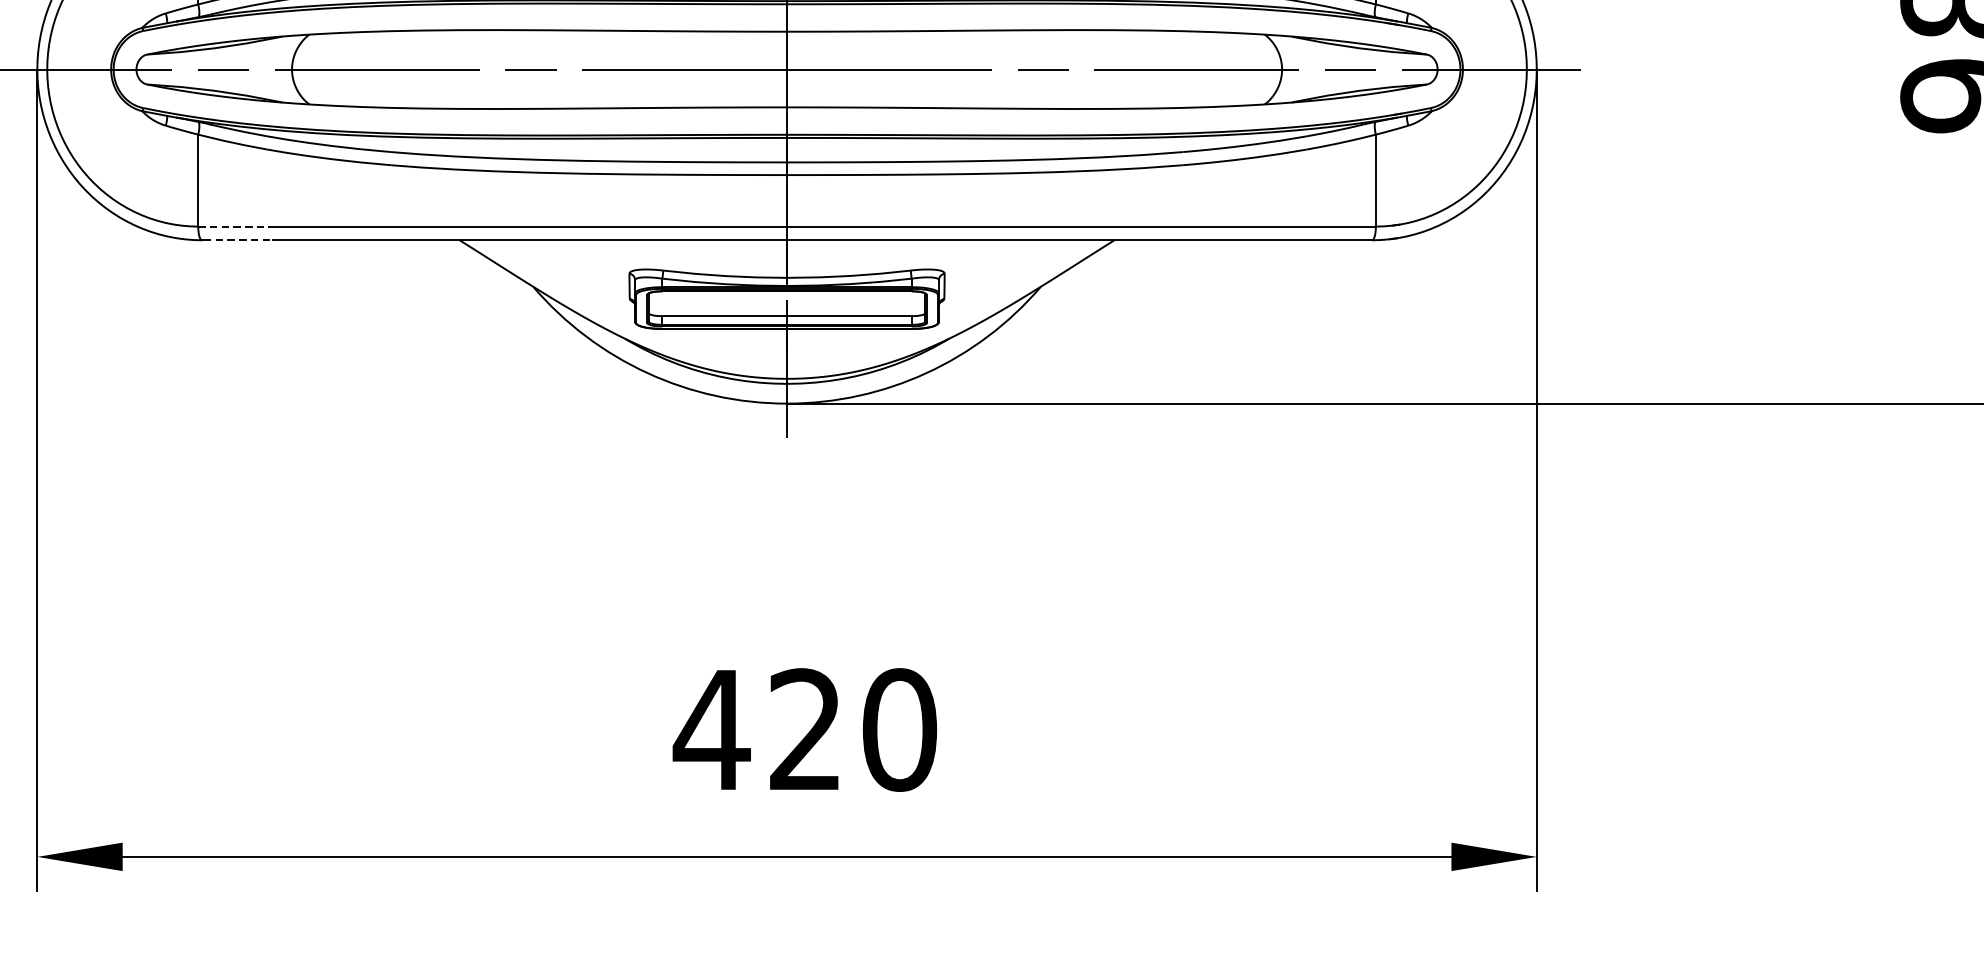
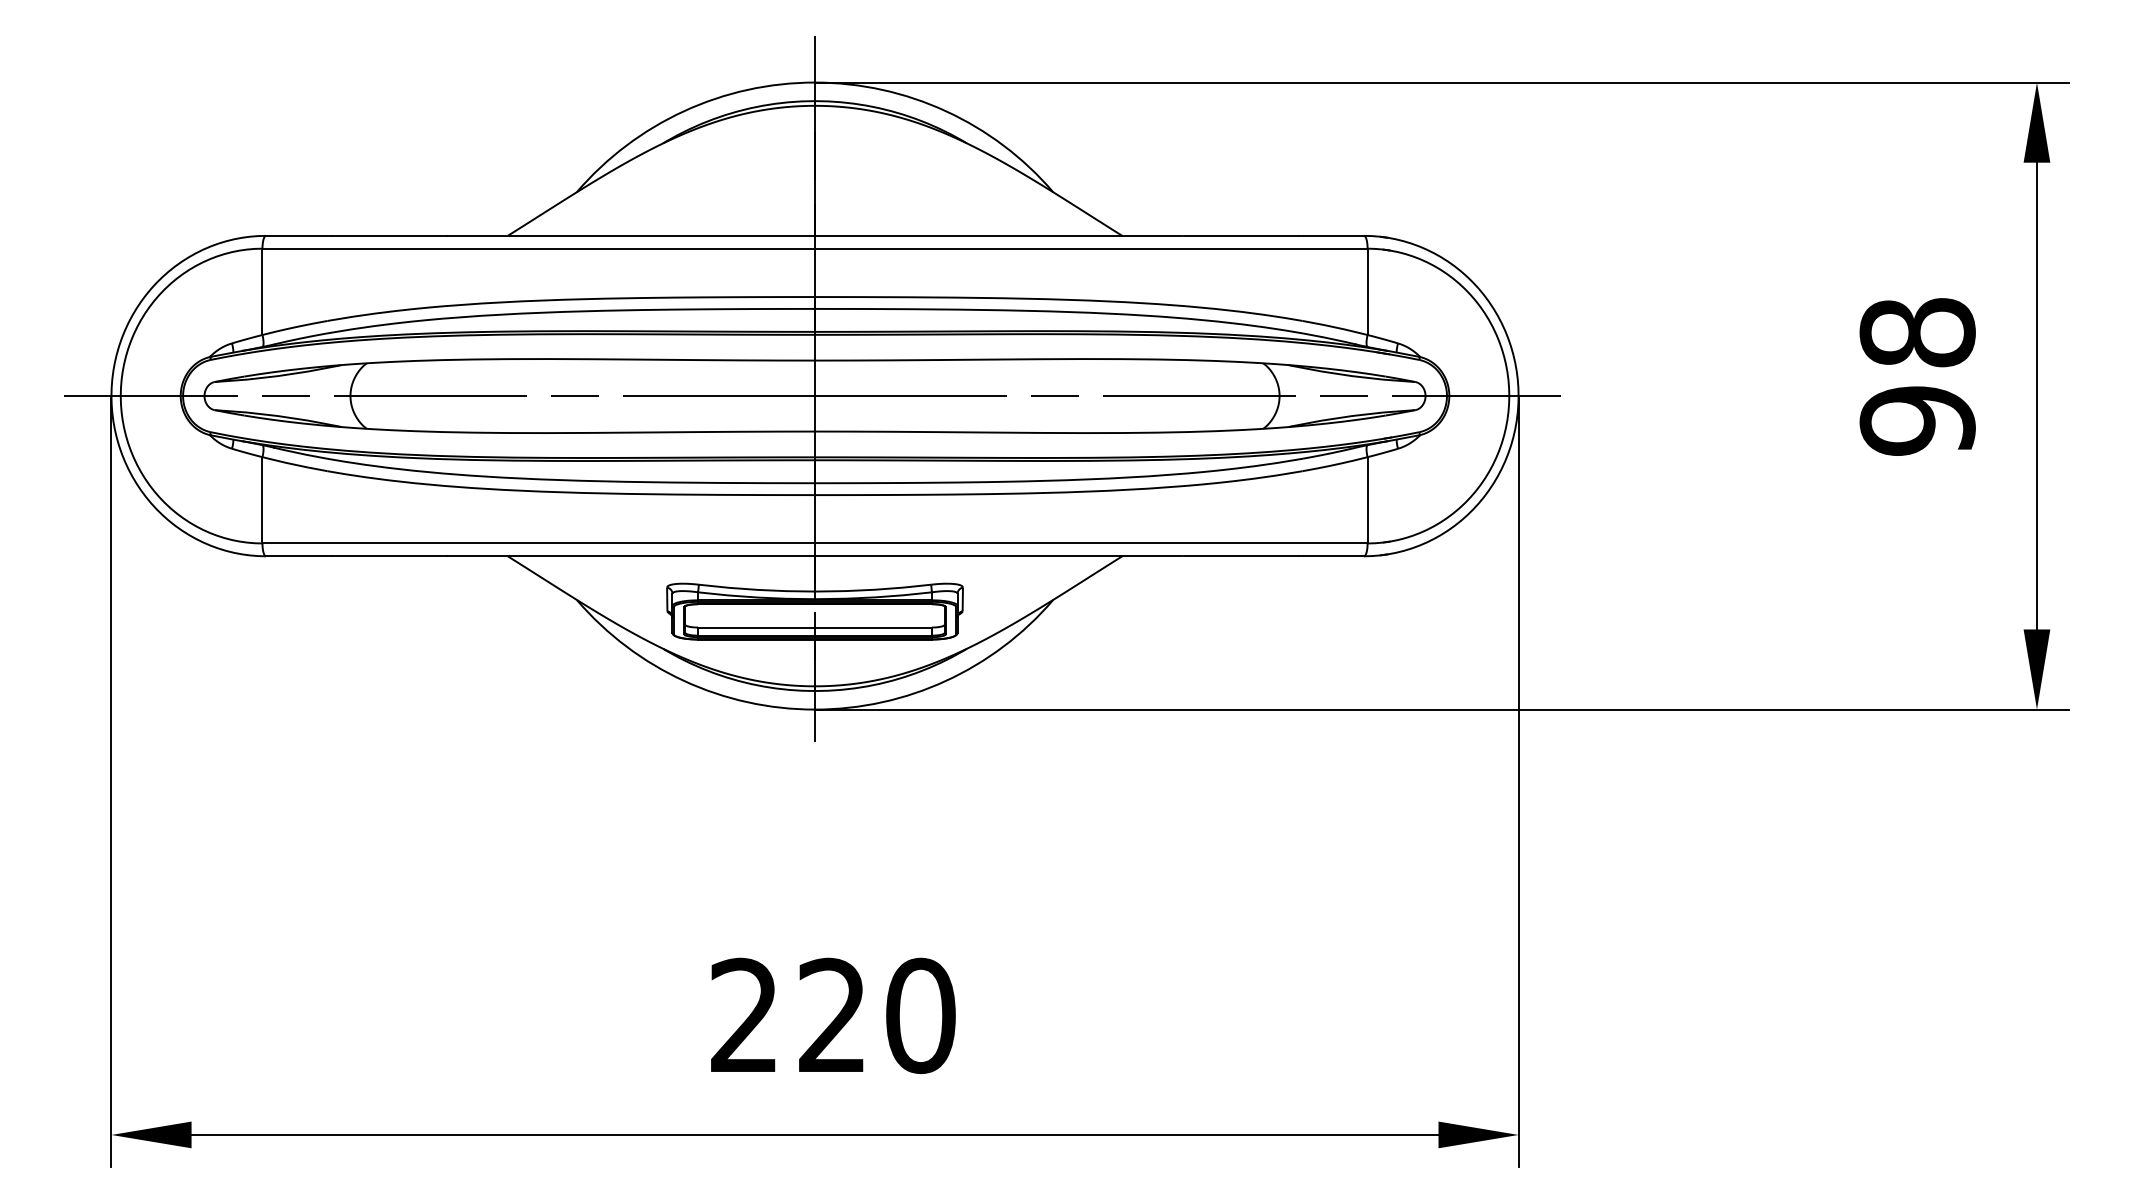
line: (233, 226) -> (295, 543), dashed -> solid
line: (237, 240) -> (299, 556), dashed -> solid
text: (711, 728) -> (744, 1014), 420 -> 220

